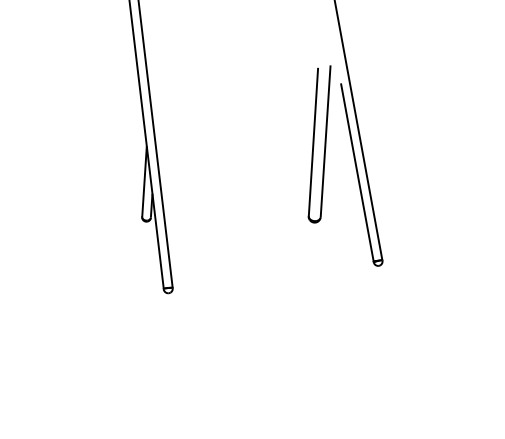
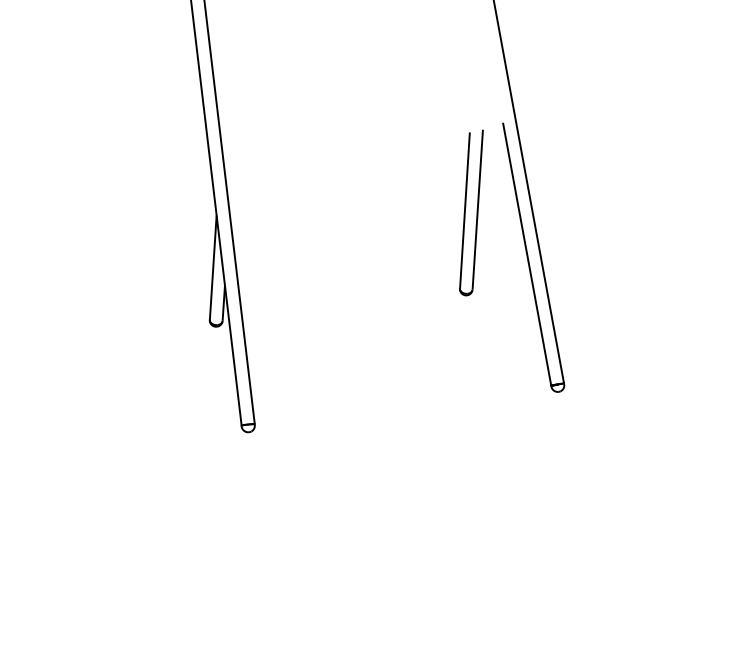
part: (319, 144) -> (471, 212), size x0.71

